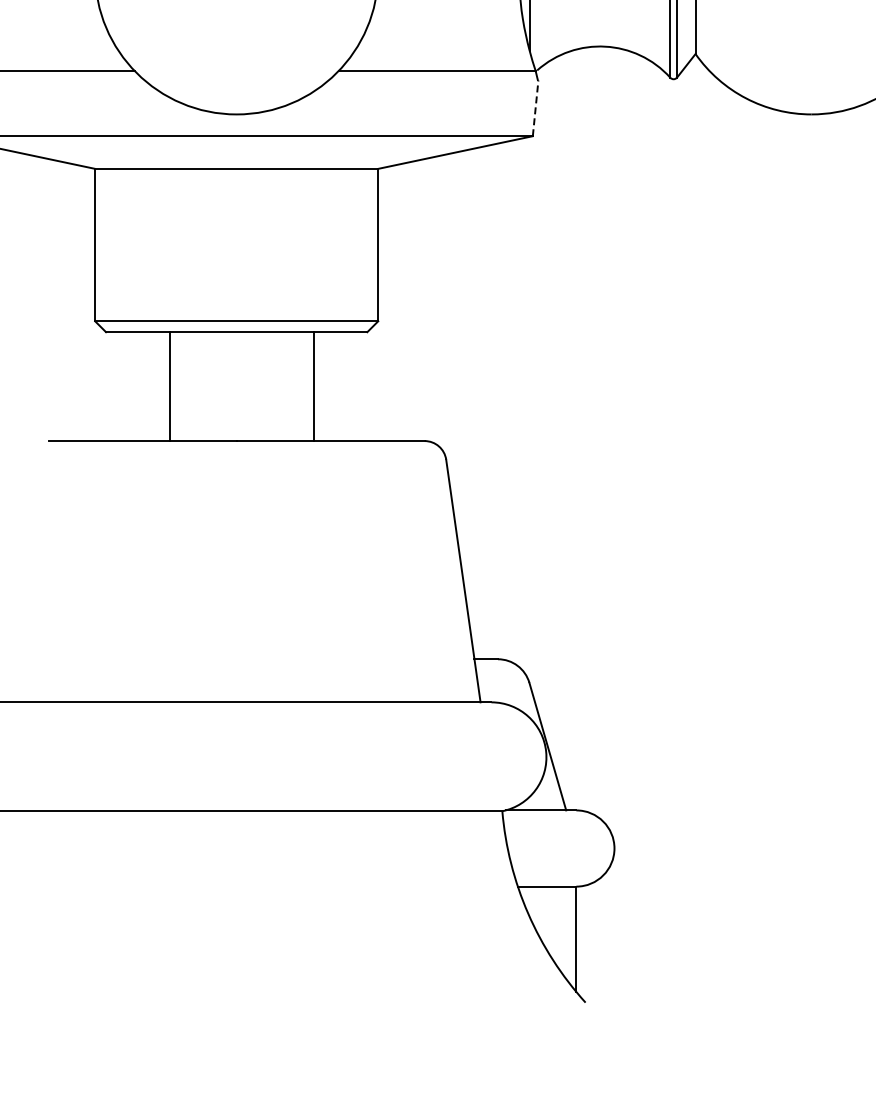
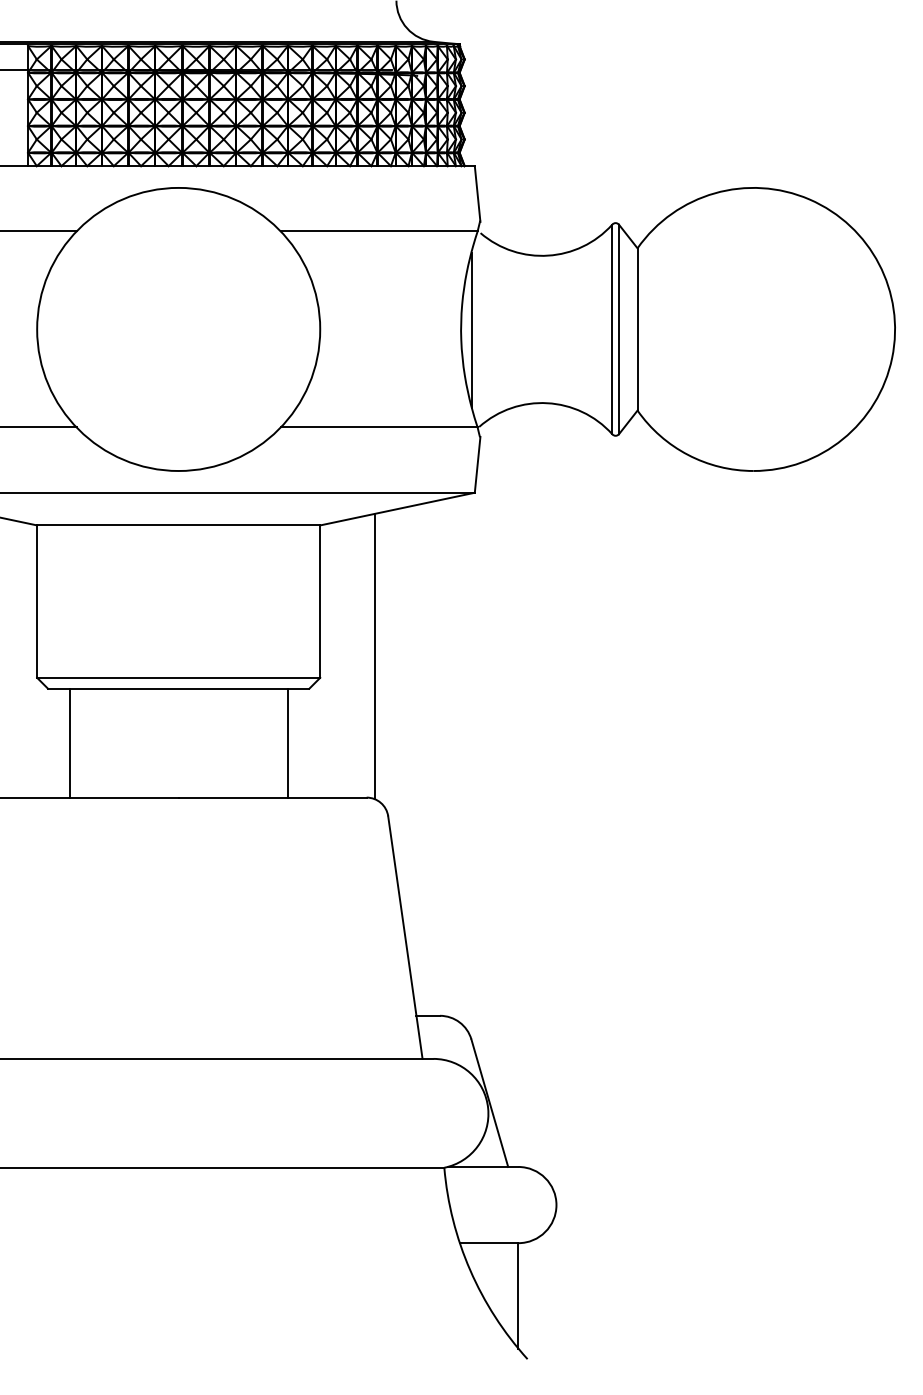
line: (535, 107) -> (477, 464), dashed -> solid
line: (432, 299) -> (374, 656), added
line: (169, 385) -> (69, 742), moved
line: (313, 385) -> (287, 742), moved

